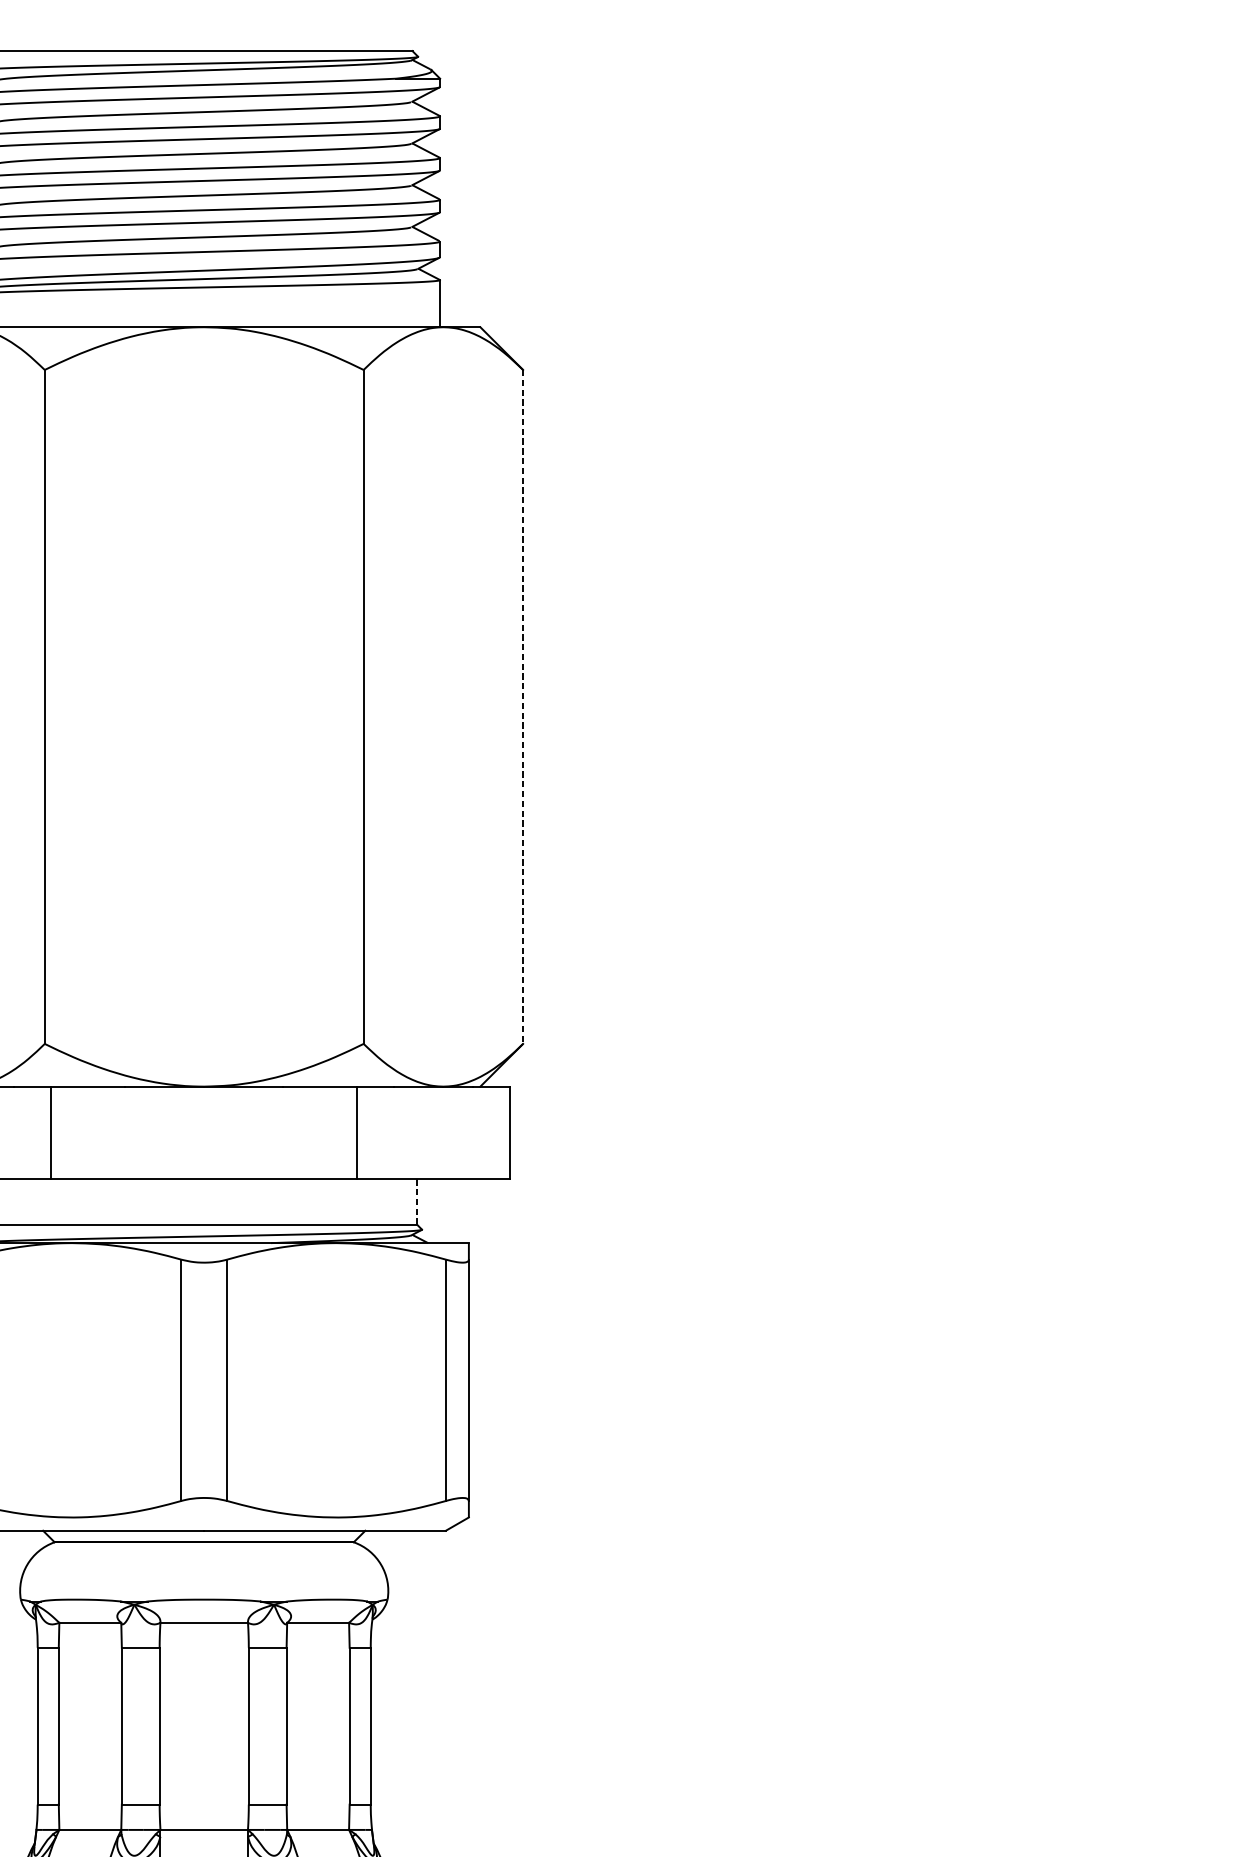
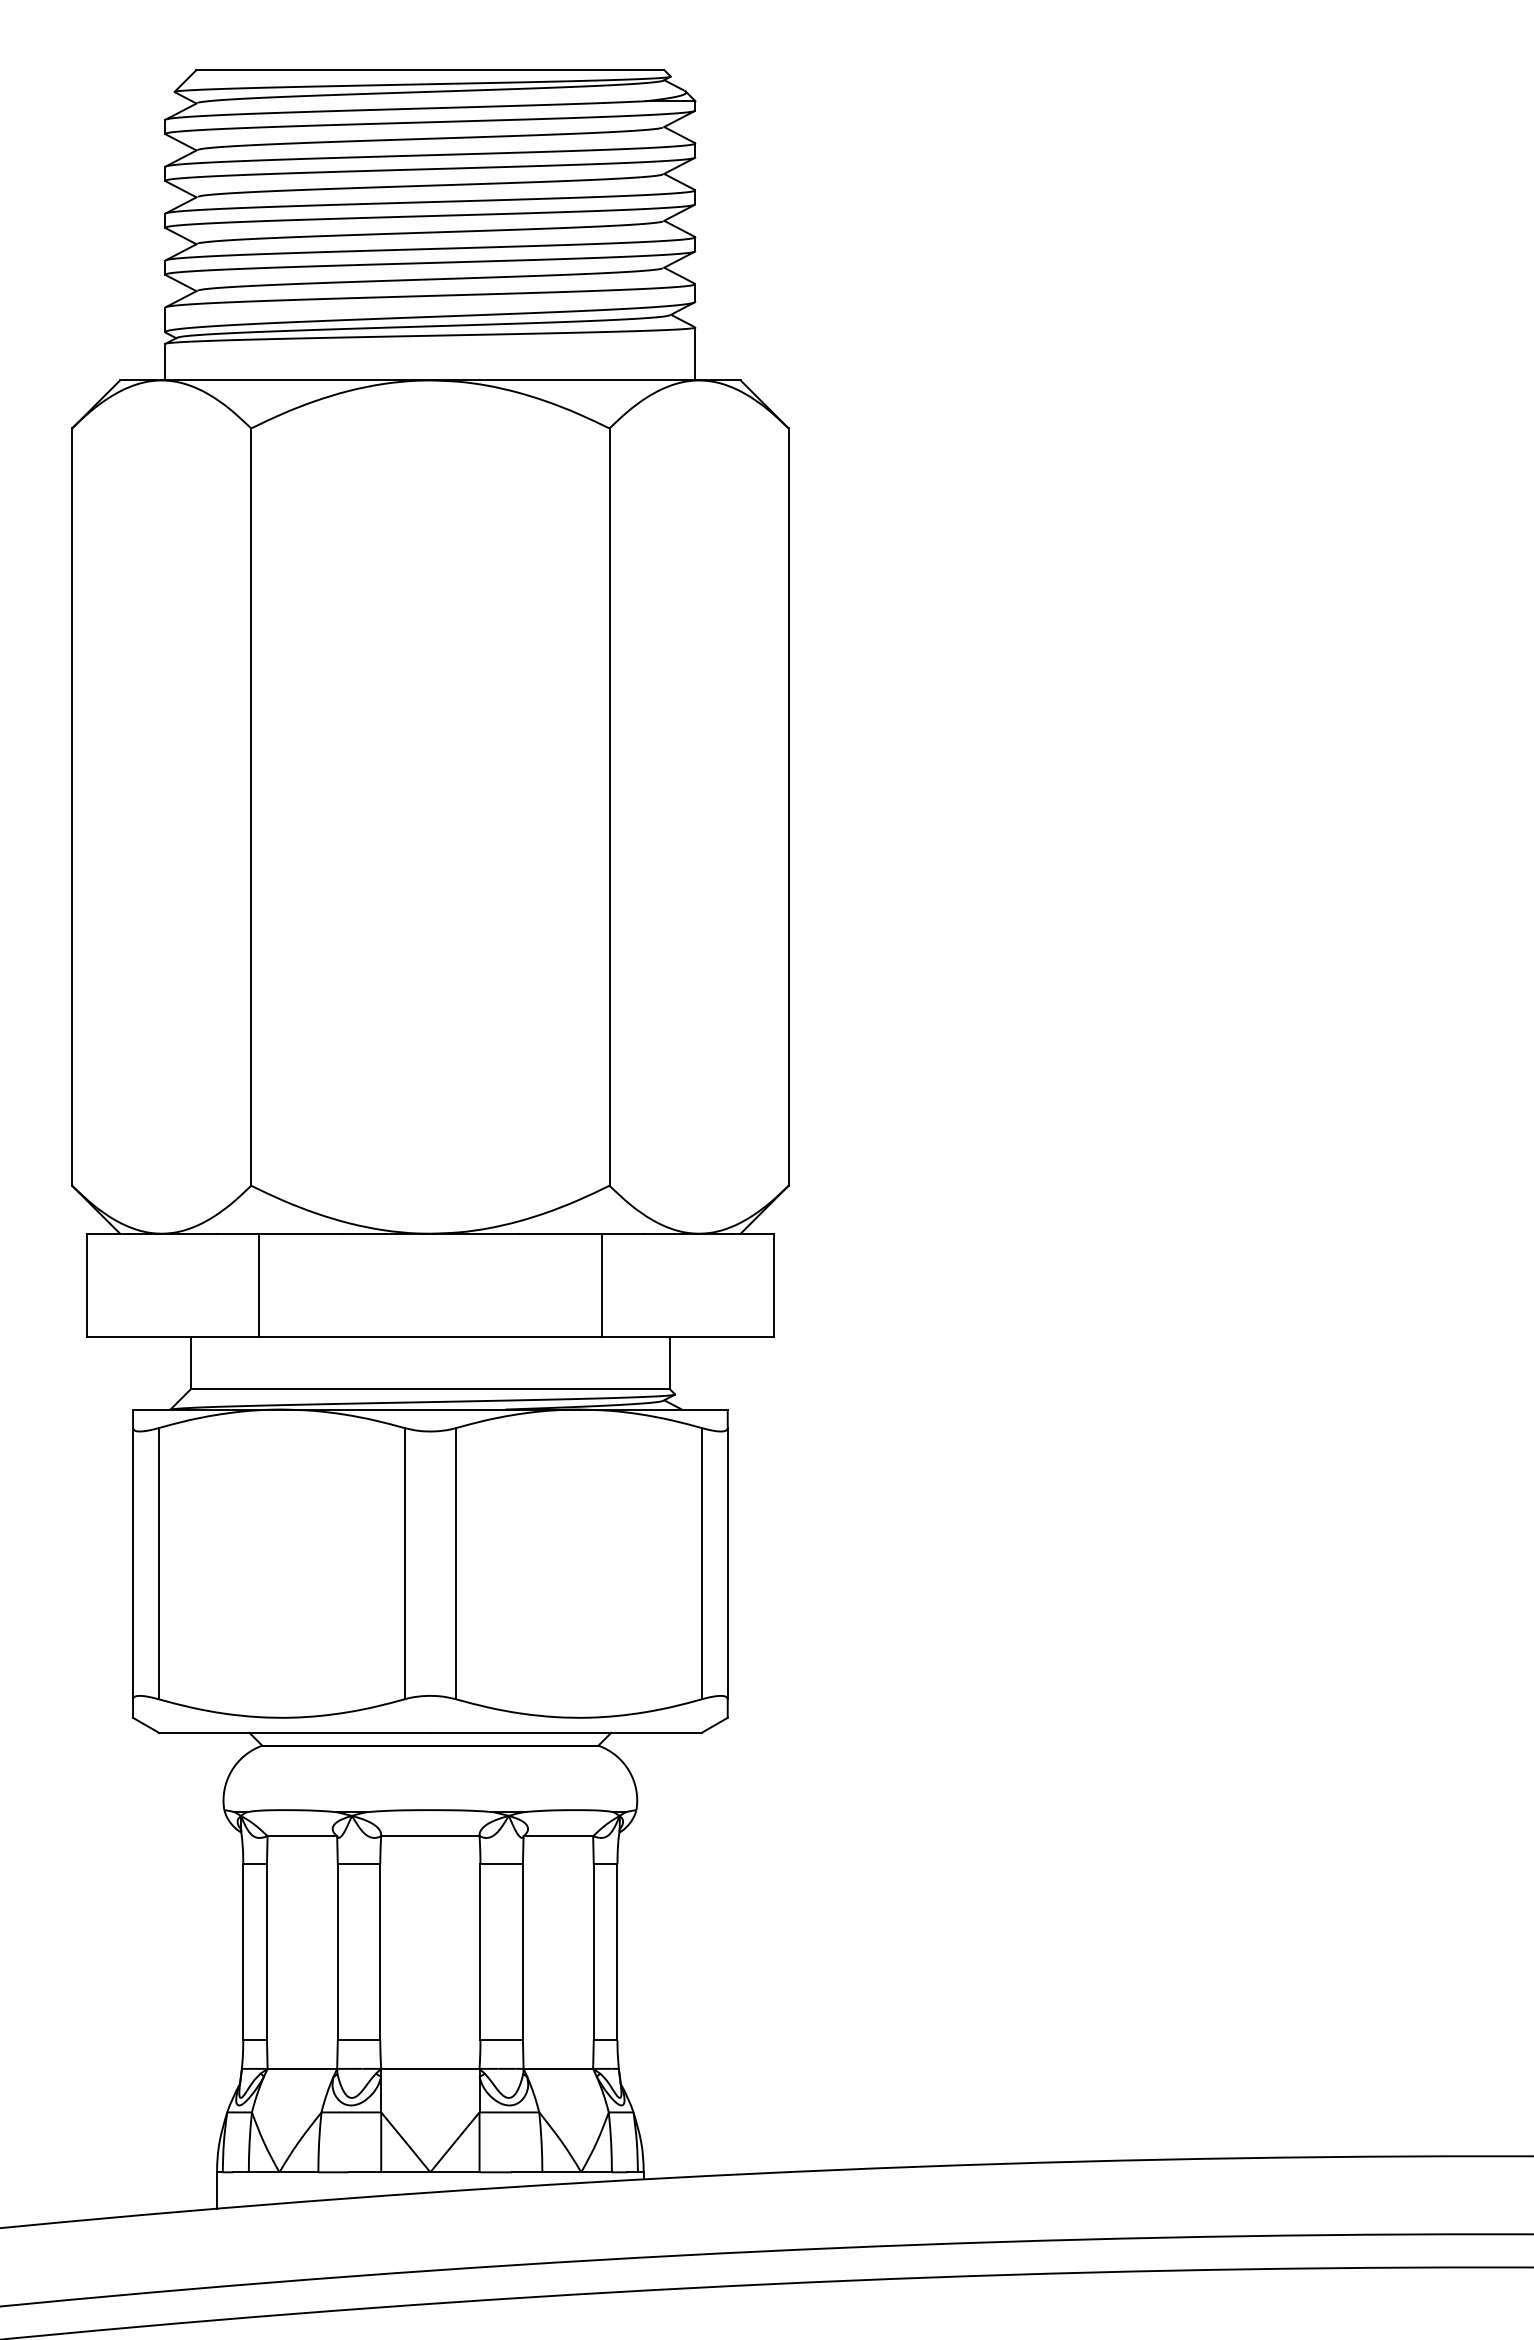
line: (522, 707) -> (788, 807), dashed -> solid
line: (417, 1202) -> (669, 1363), dashed -> solid

